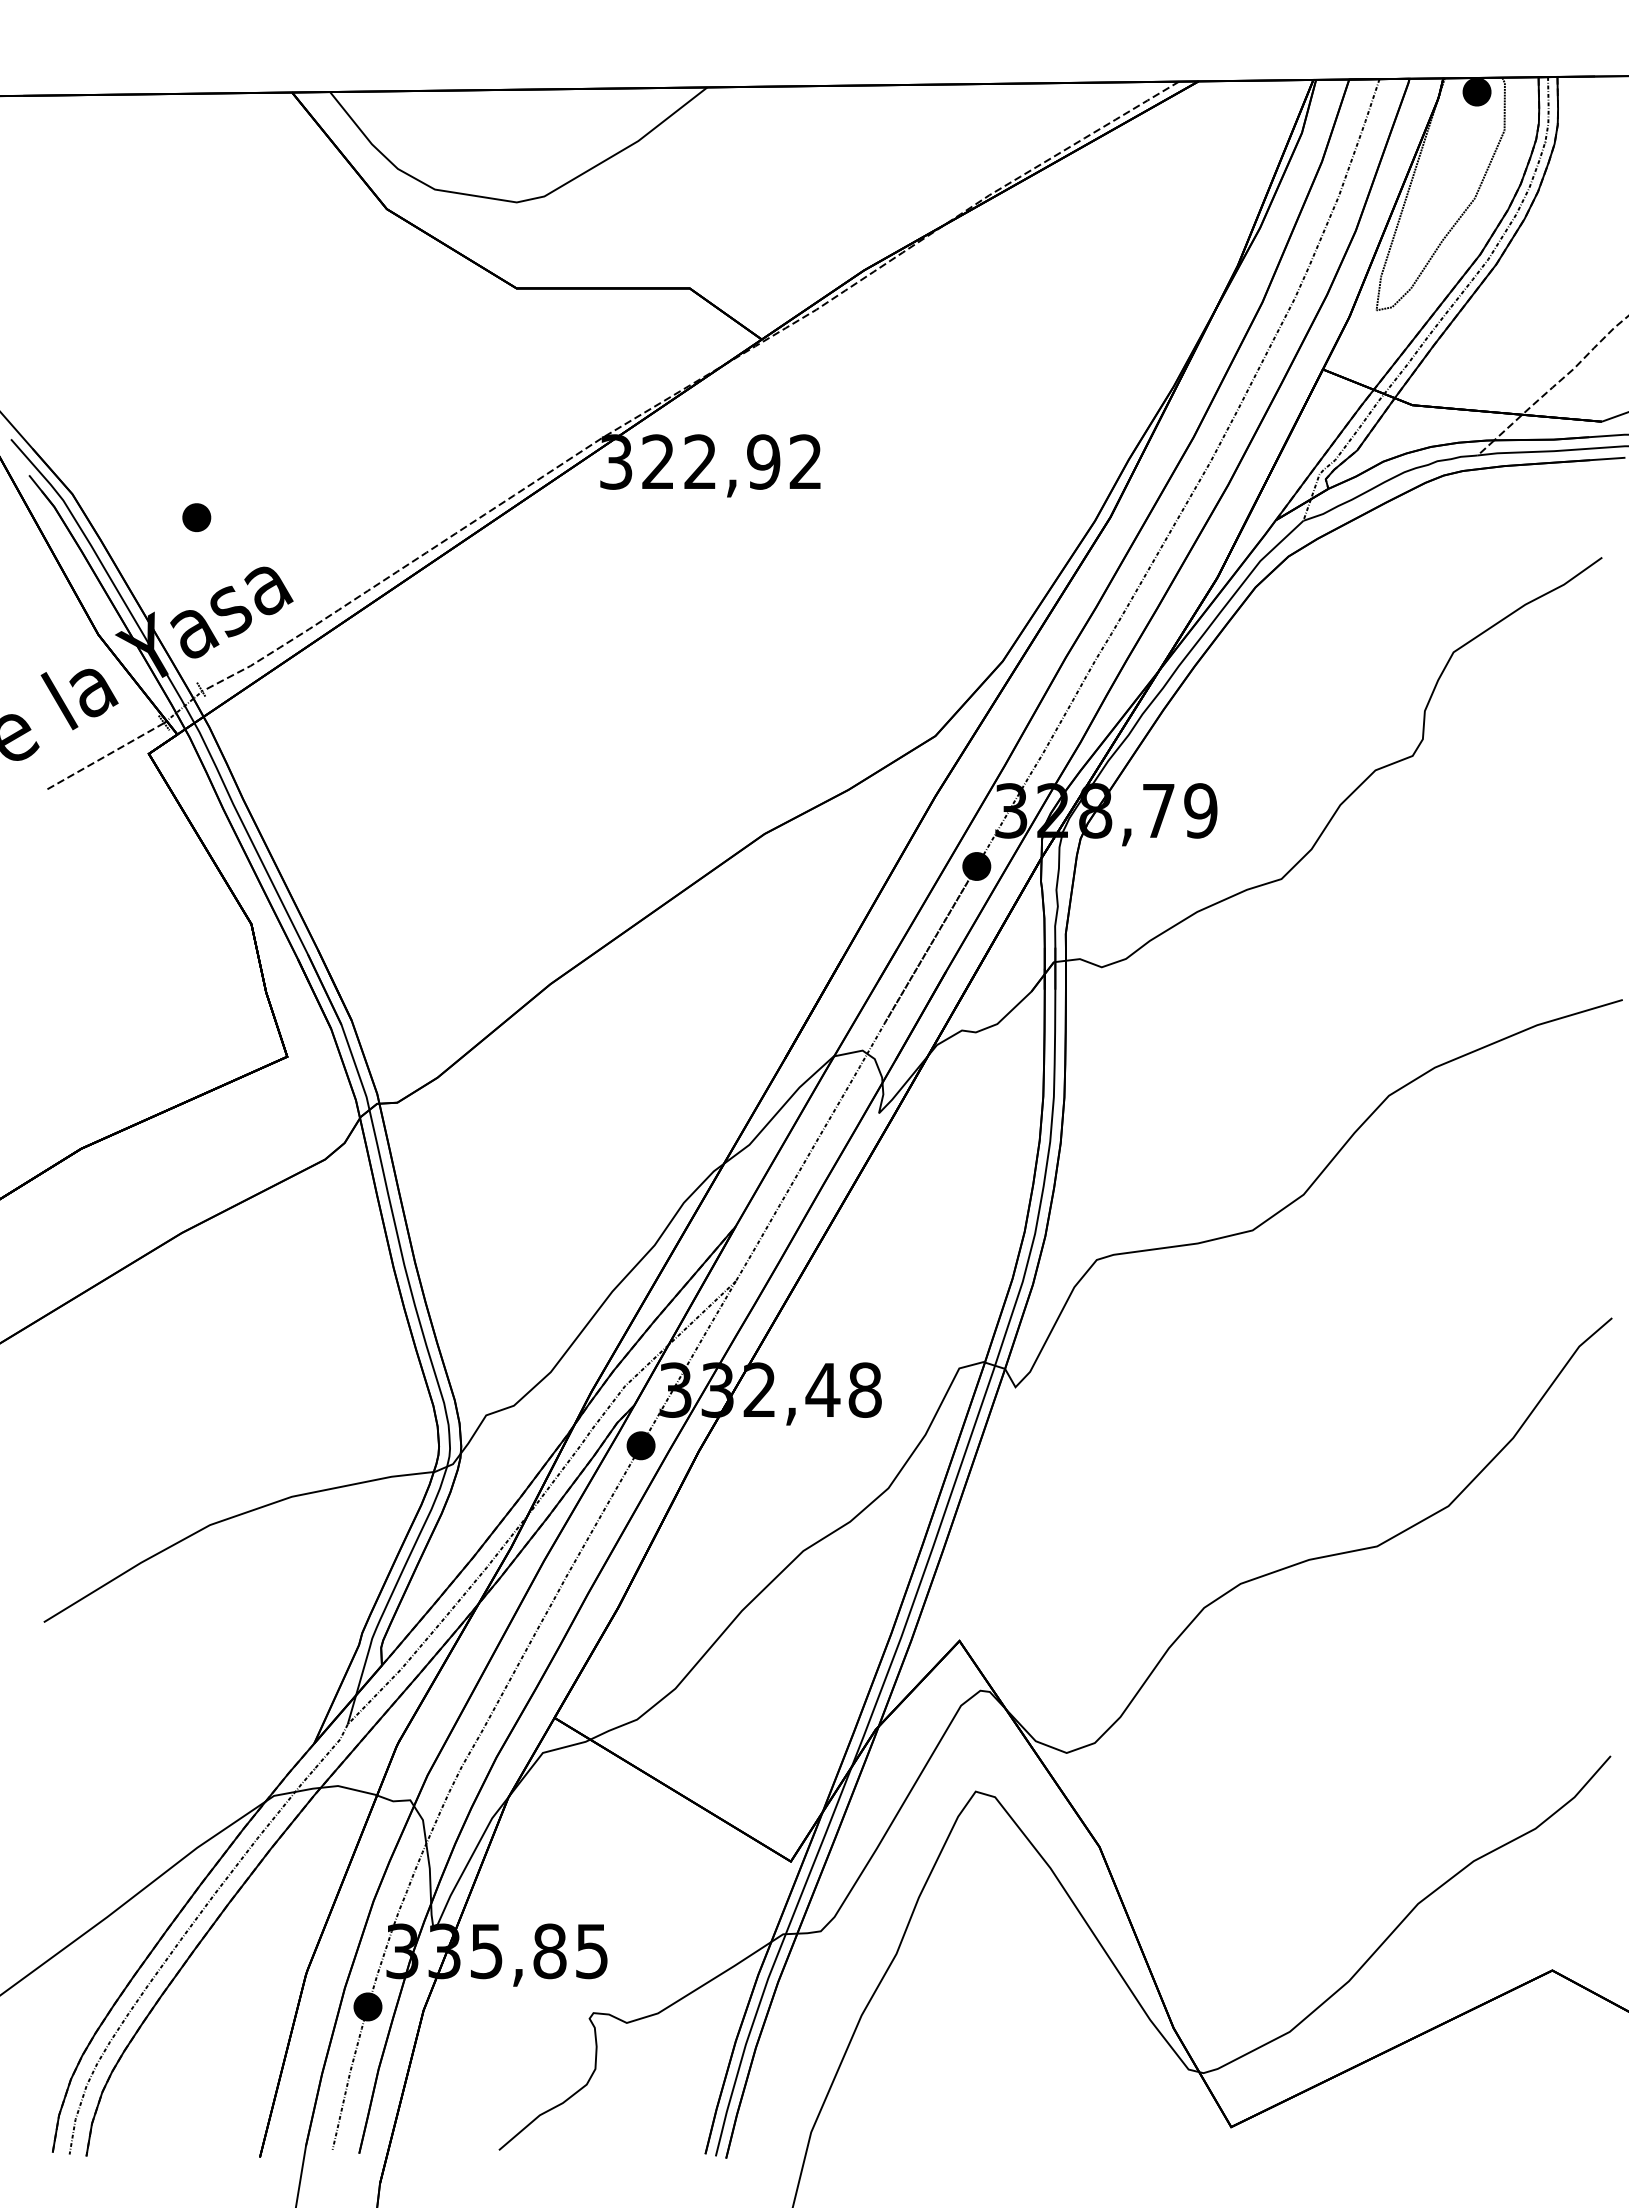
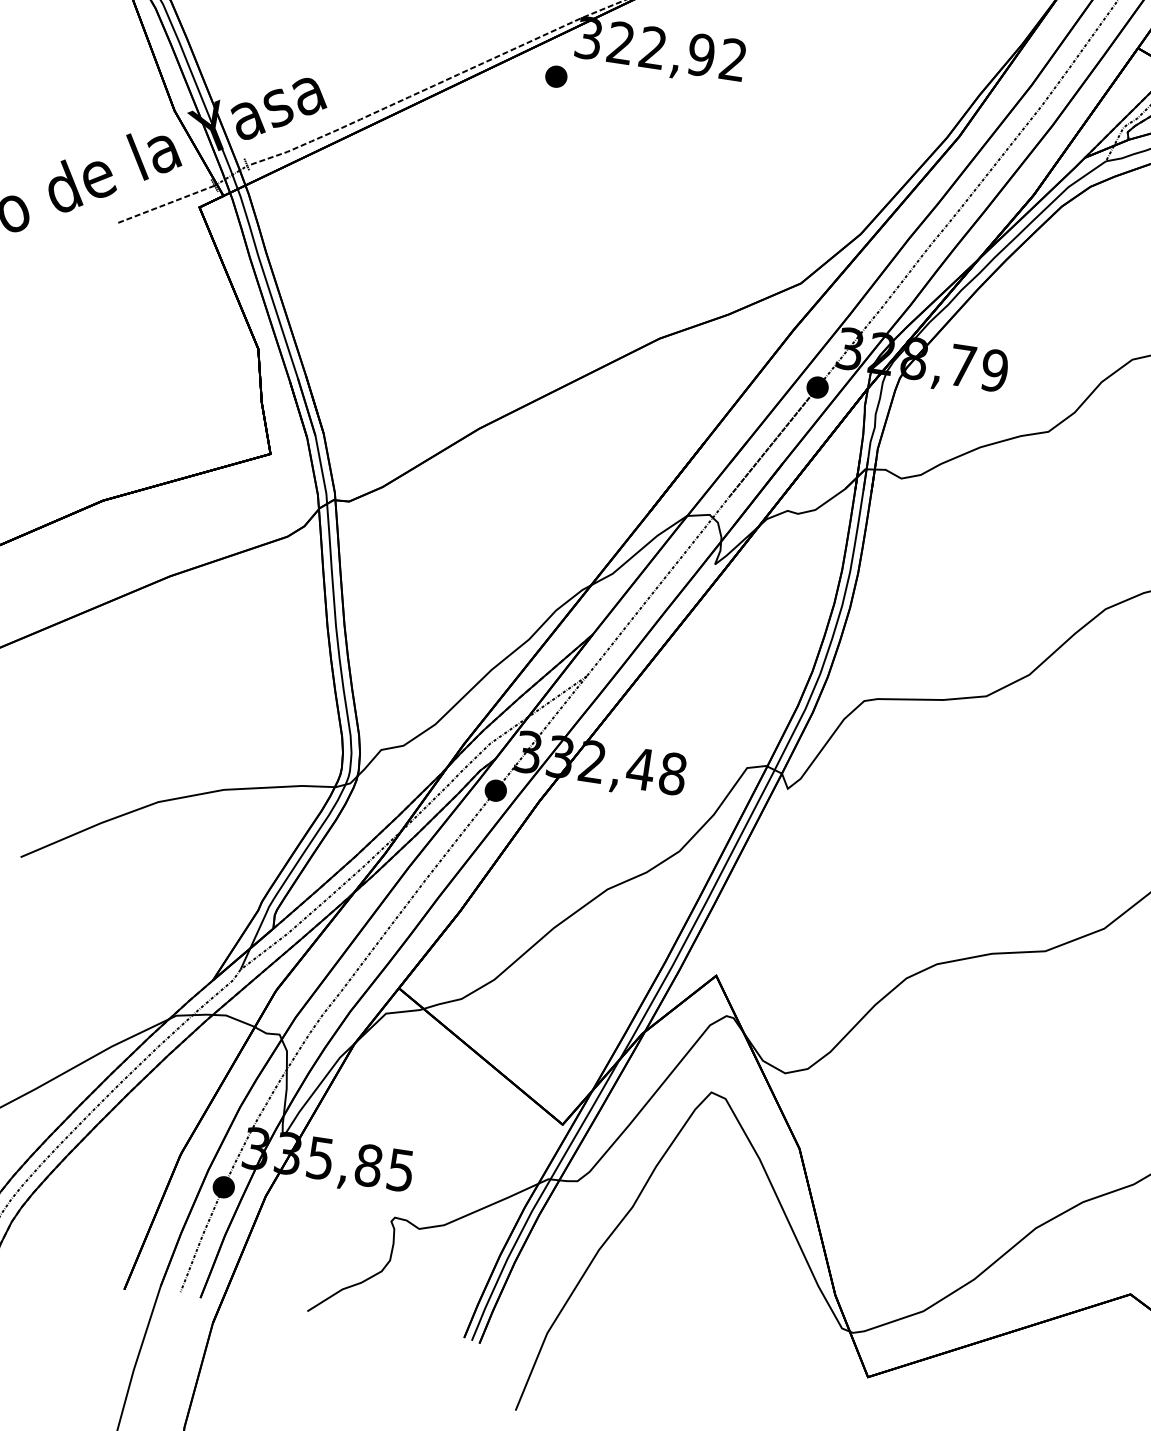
part: (196, 517) -> (556, 76), moved

